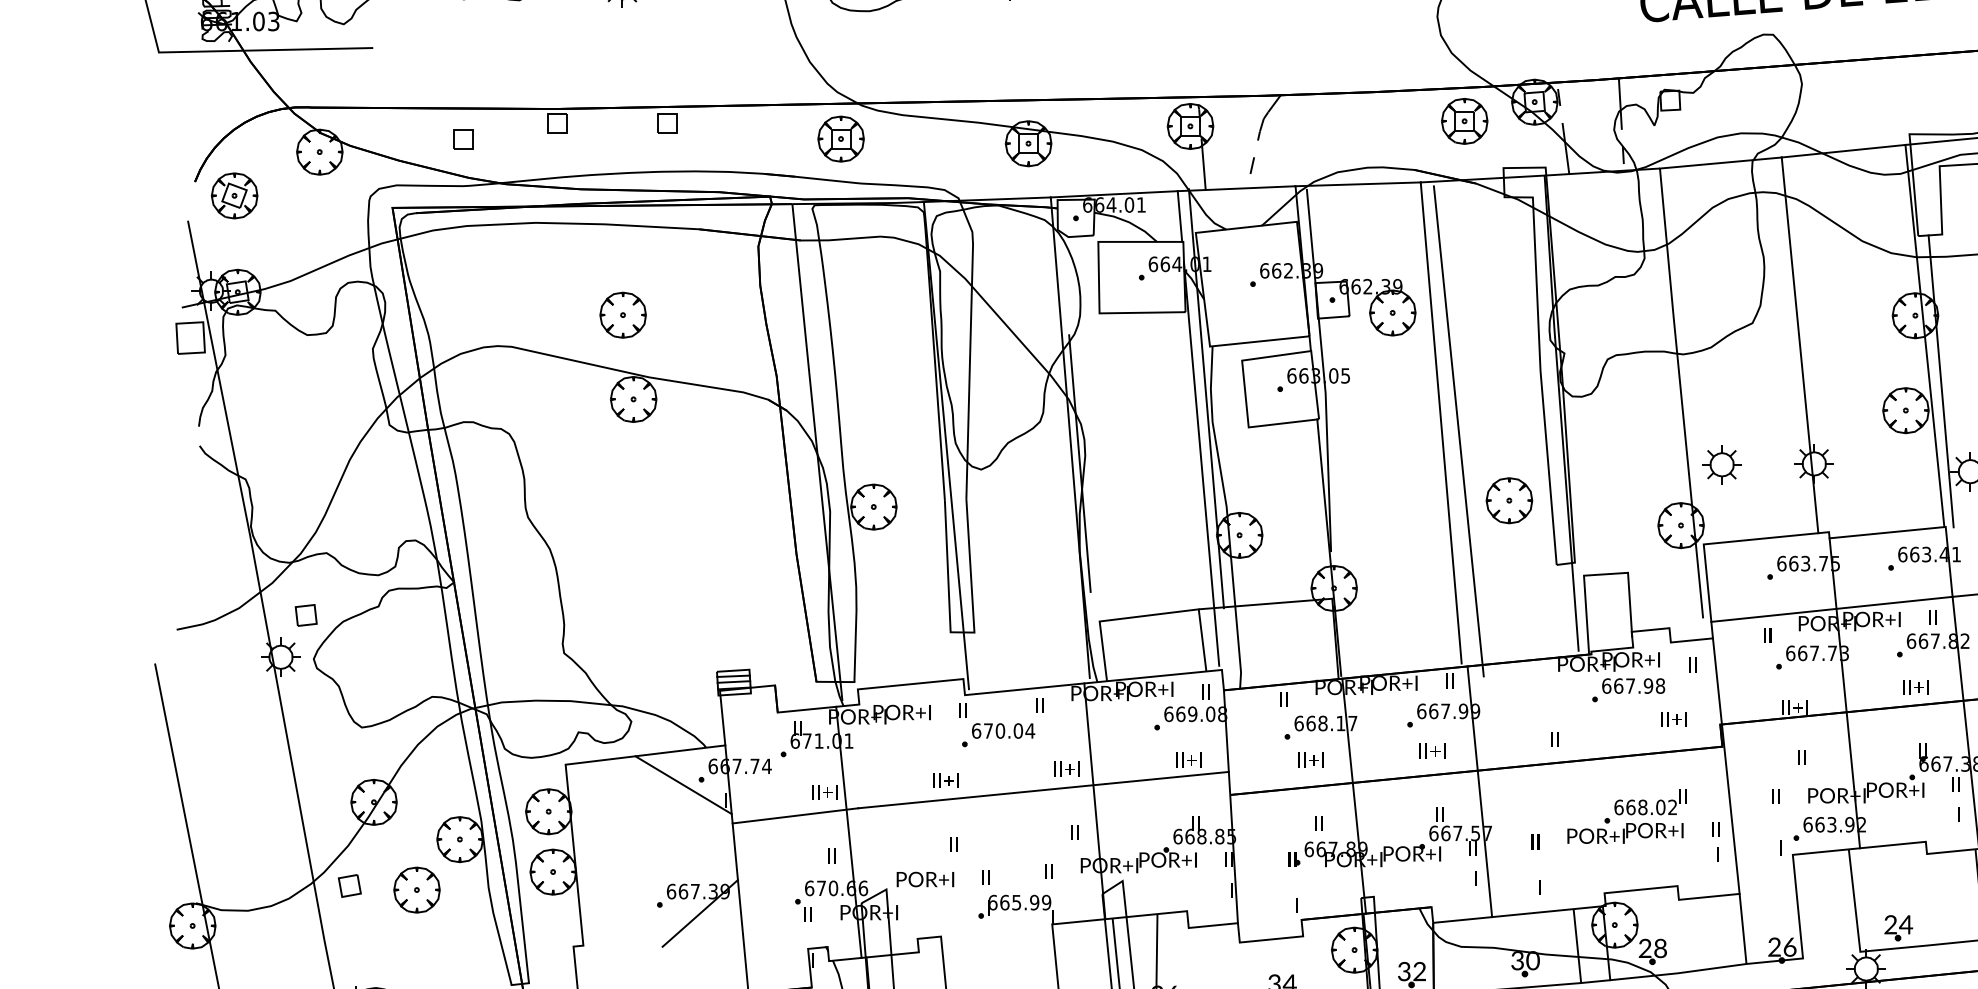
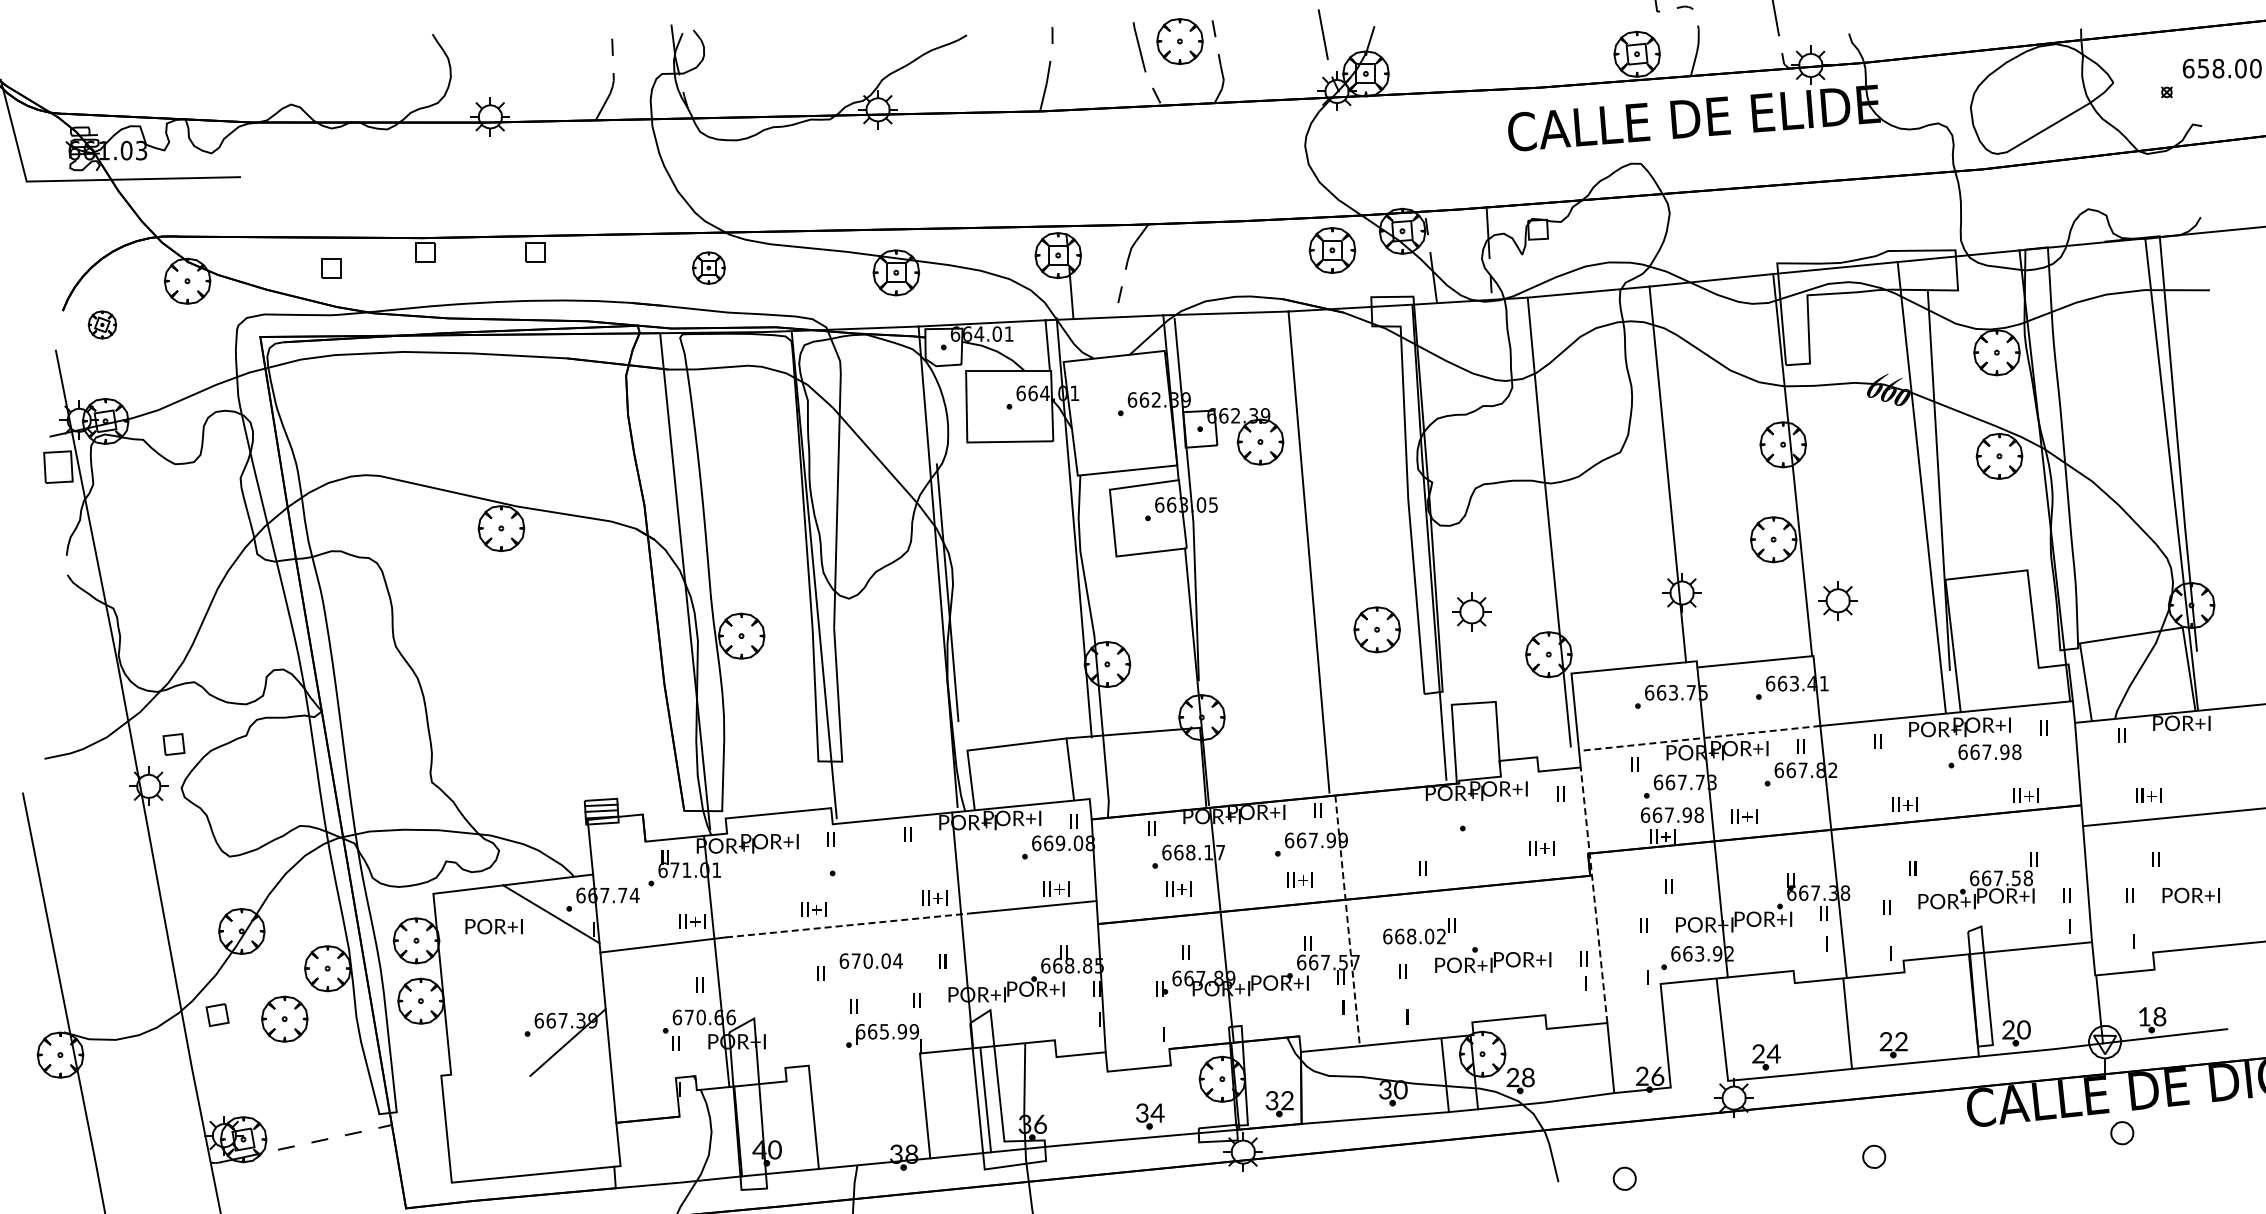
part: (840, 138) -> (708, 267), size x0.7
part: (234, 195) -> (102, 324), size x0.6
part: (622, 314) -> (490, 443), removed
line: (1940, 381) -> (1808, 510), removed
line: (1458, 431) -> (1326, 560), removed
line: (1201, 463) -> (1069, 592), removed
part: (1721, 464) -> (1471, 611), moved
line: (1831, 609) -> (1699, 738), solid -> dashed
text: (1633, 685) -> (1672, 814), moved
text: (1915, 687) -> (1744, 816), moved
text: (1002, 730) -> (870, 960), moved
line: (1726, 765) -> (1594, 894), solid -> dashed
line: (1479, 791) -> (1347, 920), solid -> dashed
line: (982, 796) -> (850, 925), solid -> dashed
text: (1650, 802) -> (1419, 931), moved
text: (924, 879) -> (493, 926), moved

